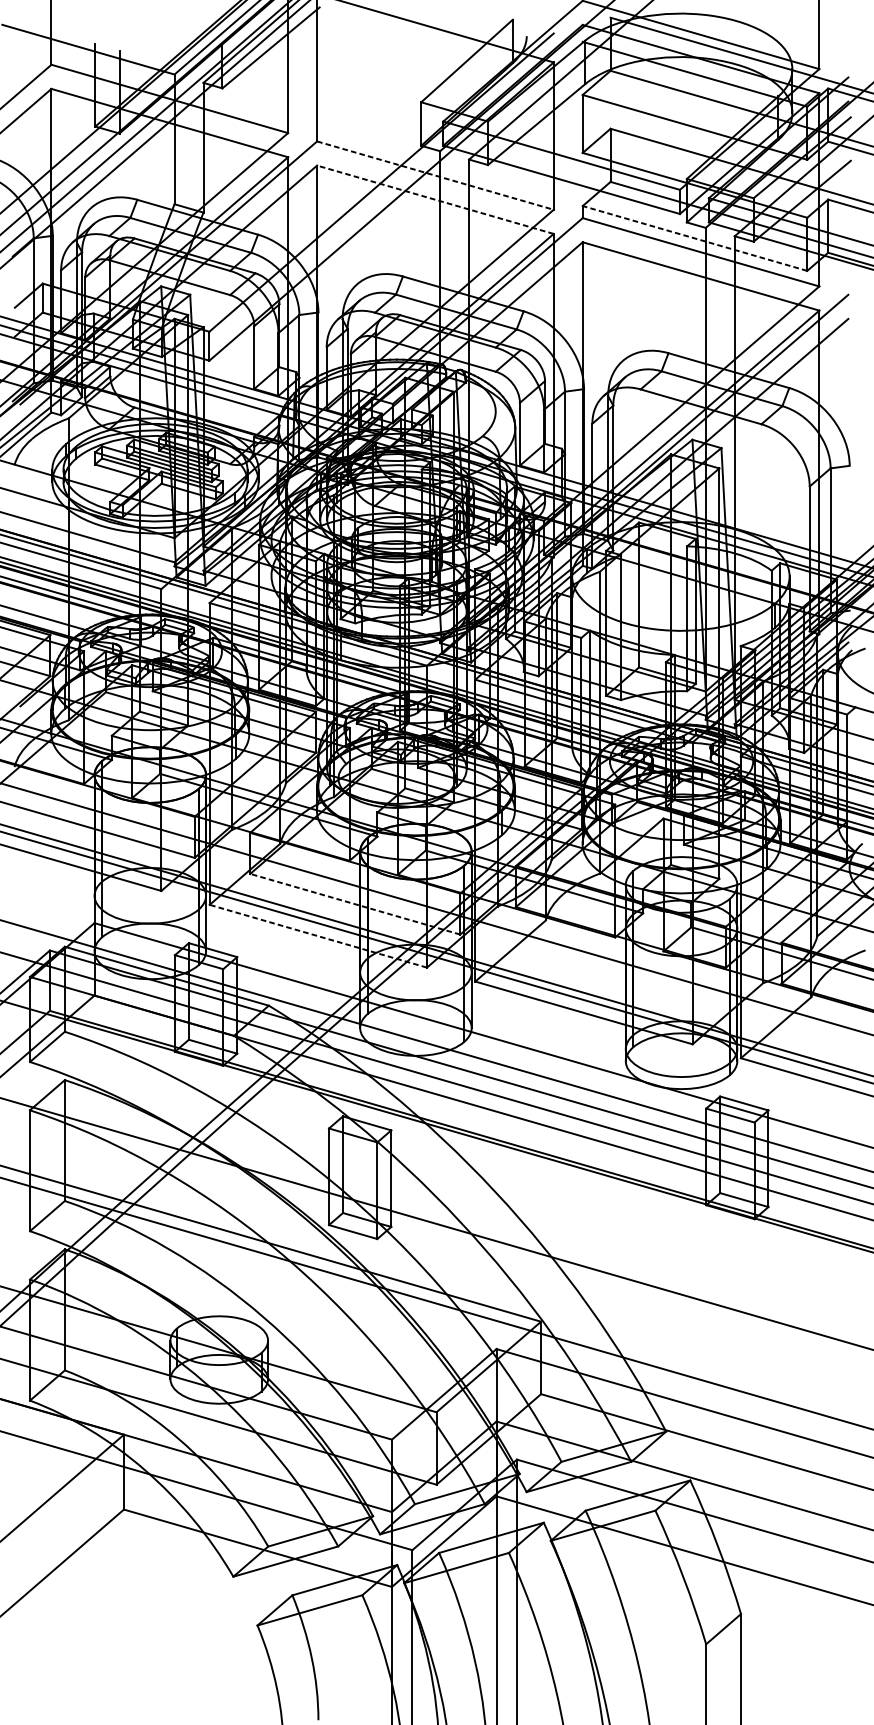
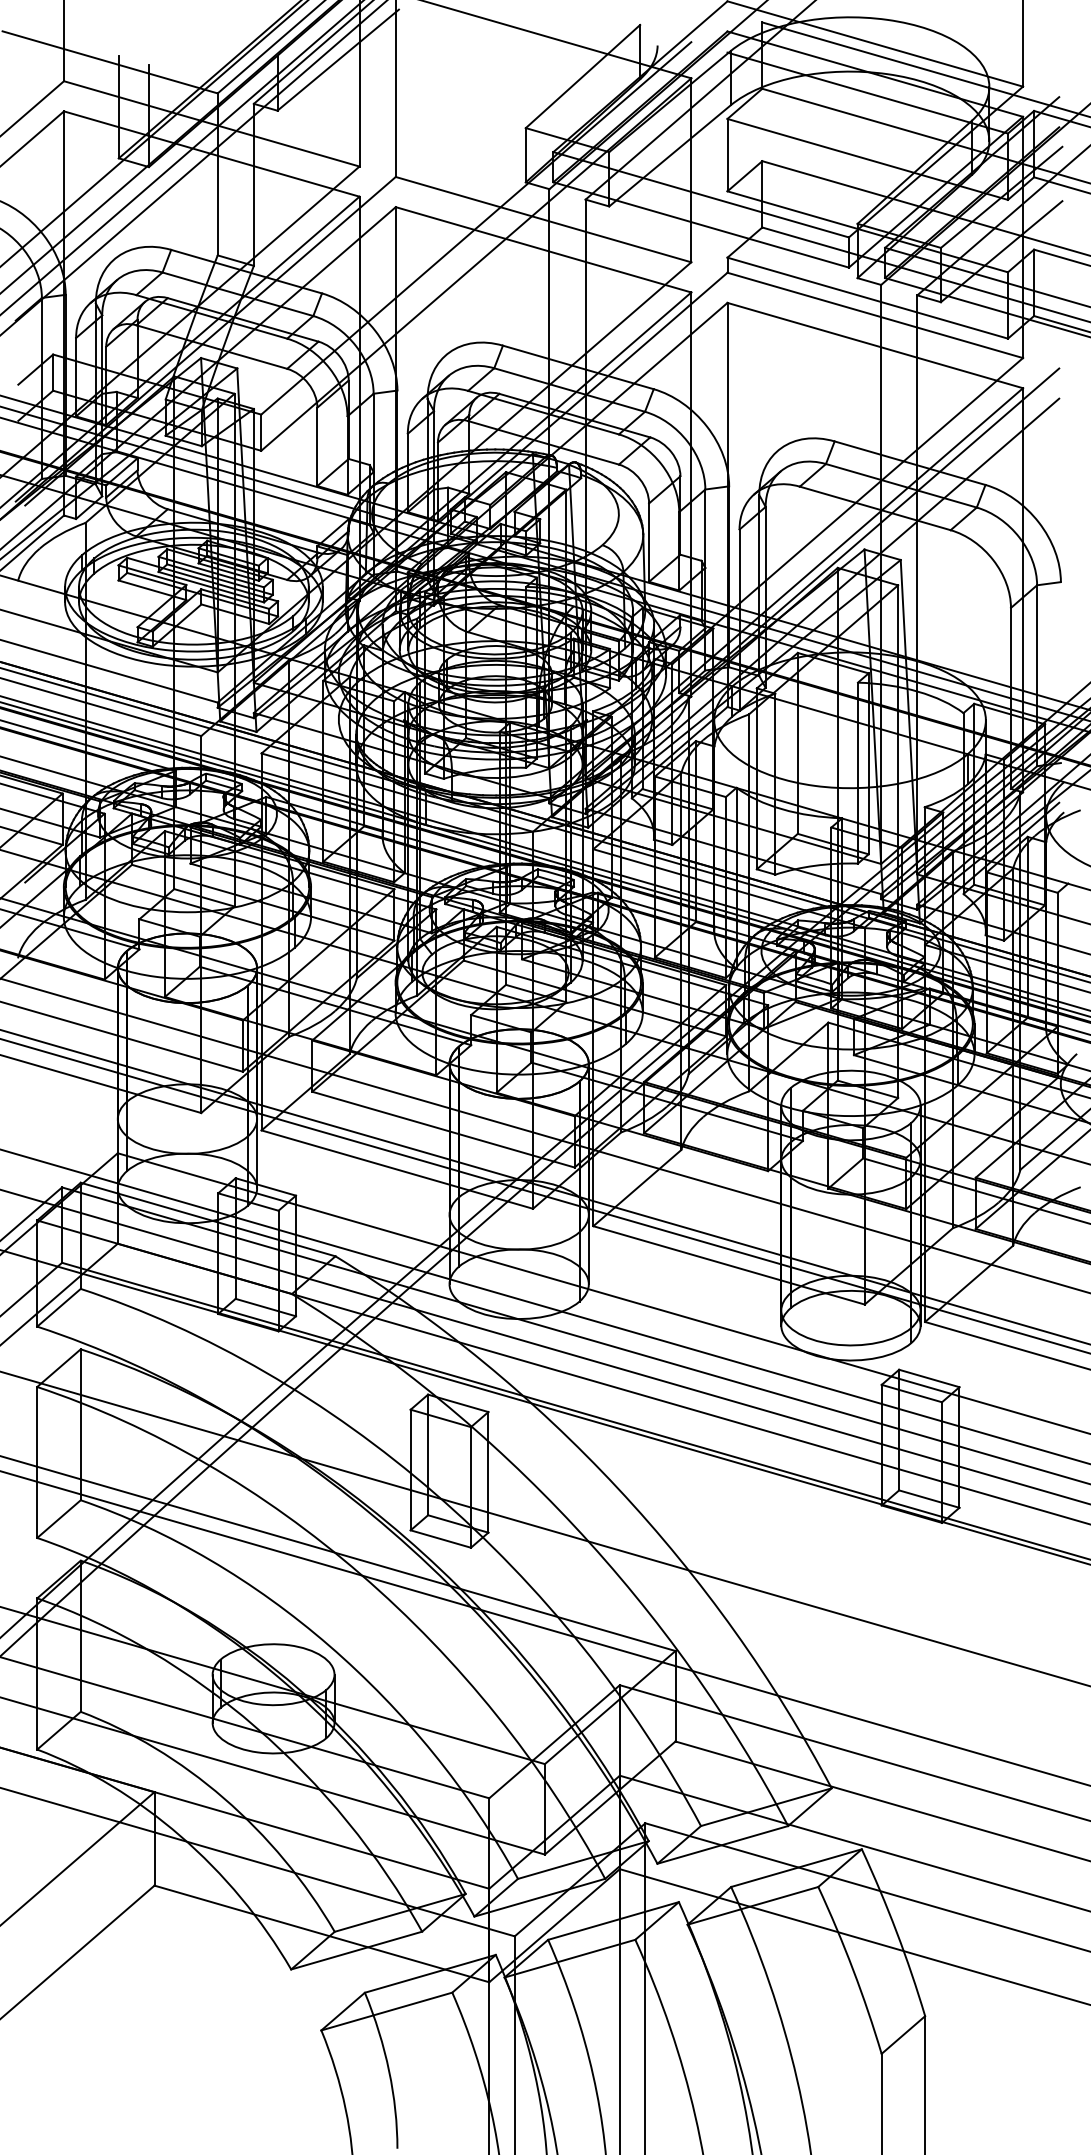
line: (435, 175) -> (543, 219), dashed -> solid
line: (435, 199) -> (543, 249), dashed -> solid
line: (694, 238) -> (867, 298), dashed -> solid
line: (355, 904) -> (443, 1129), dashed -> solid
line: (317, 936) -> (396, 1169), dashed -> solid

